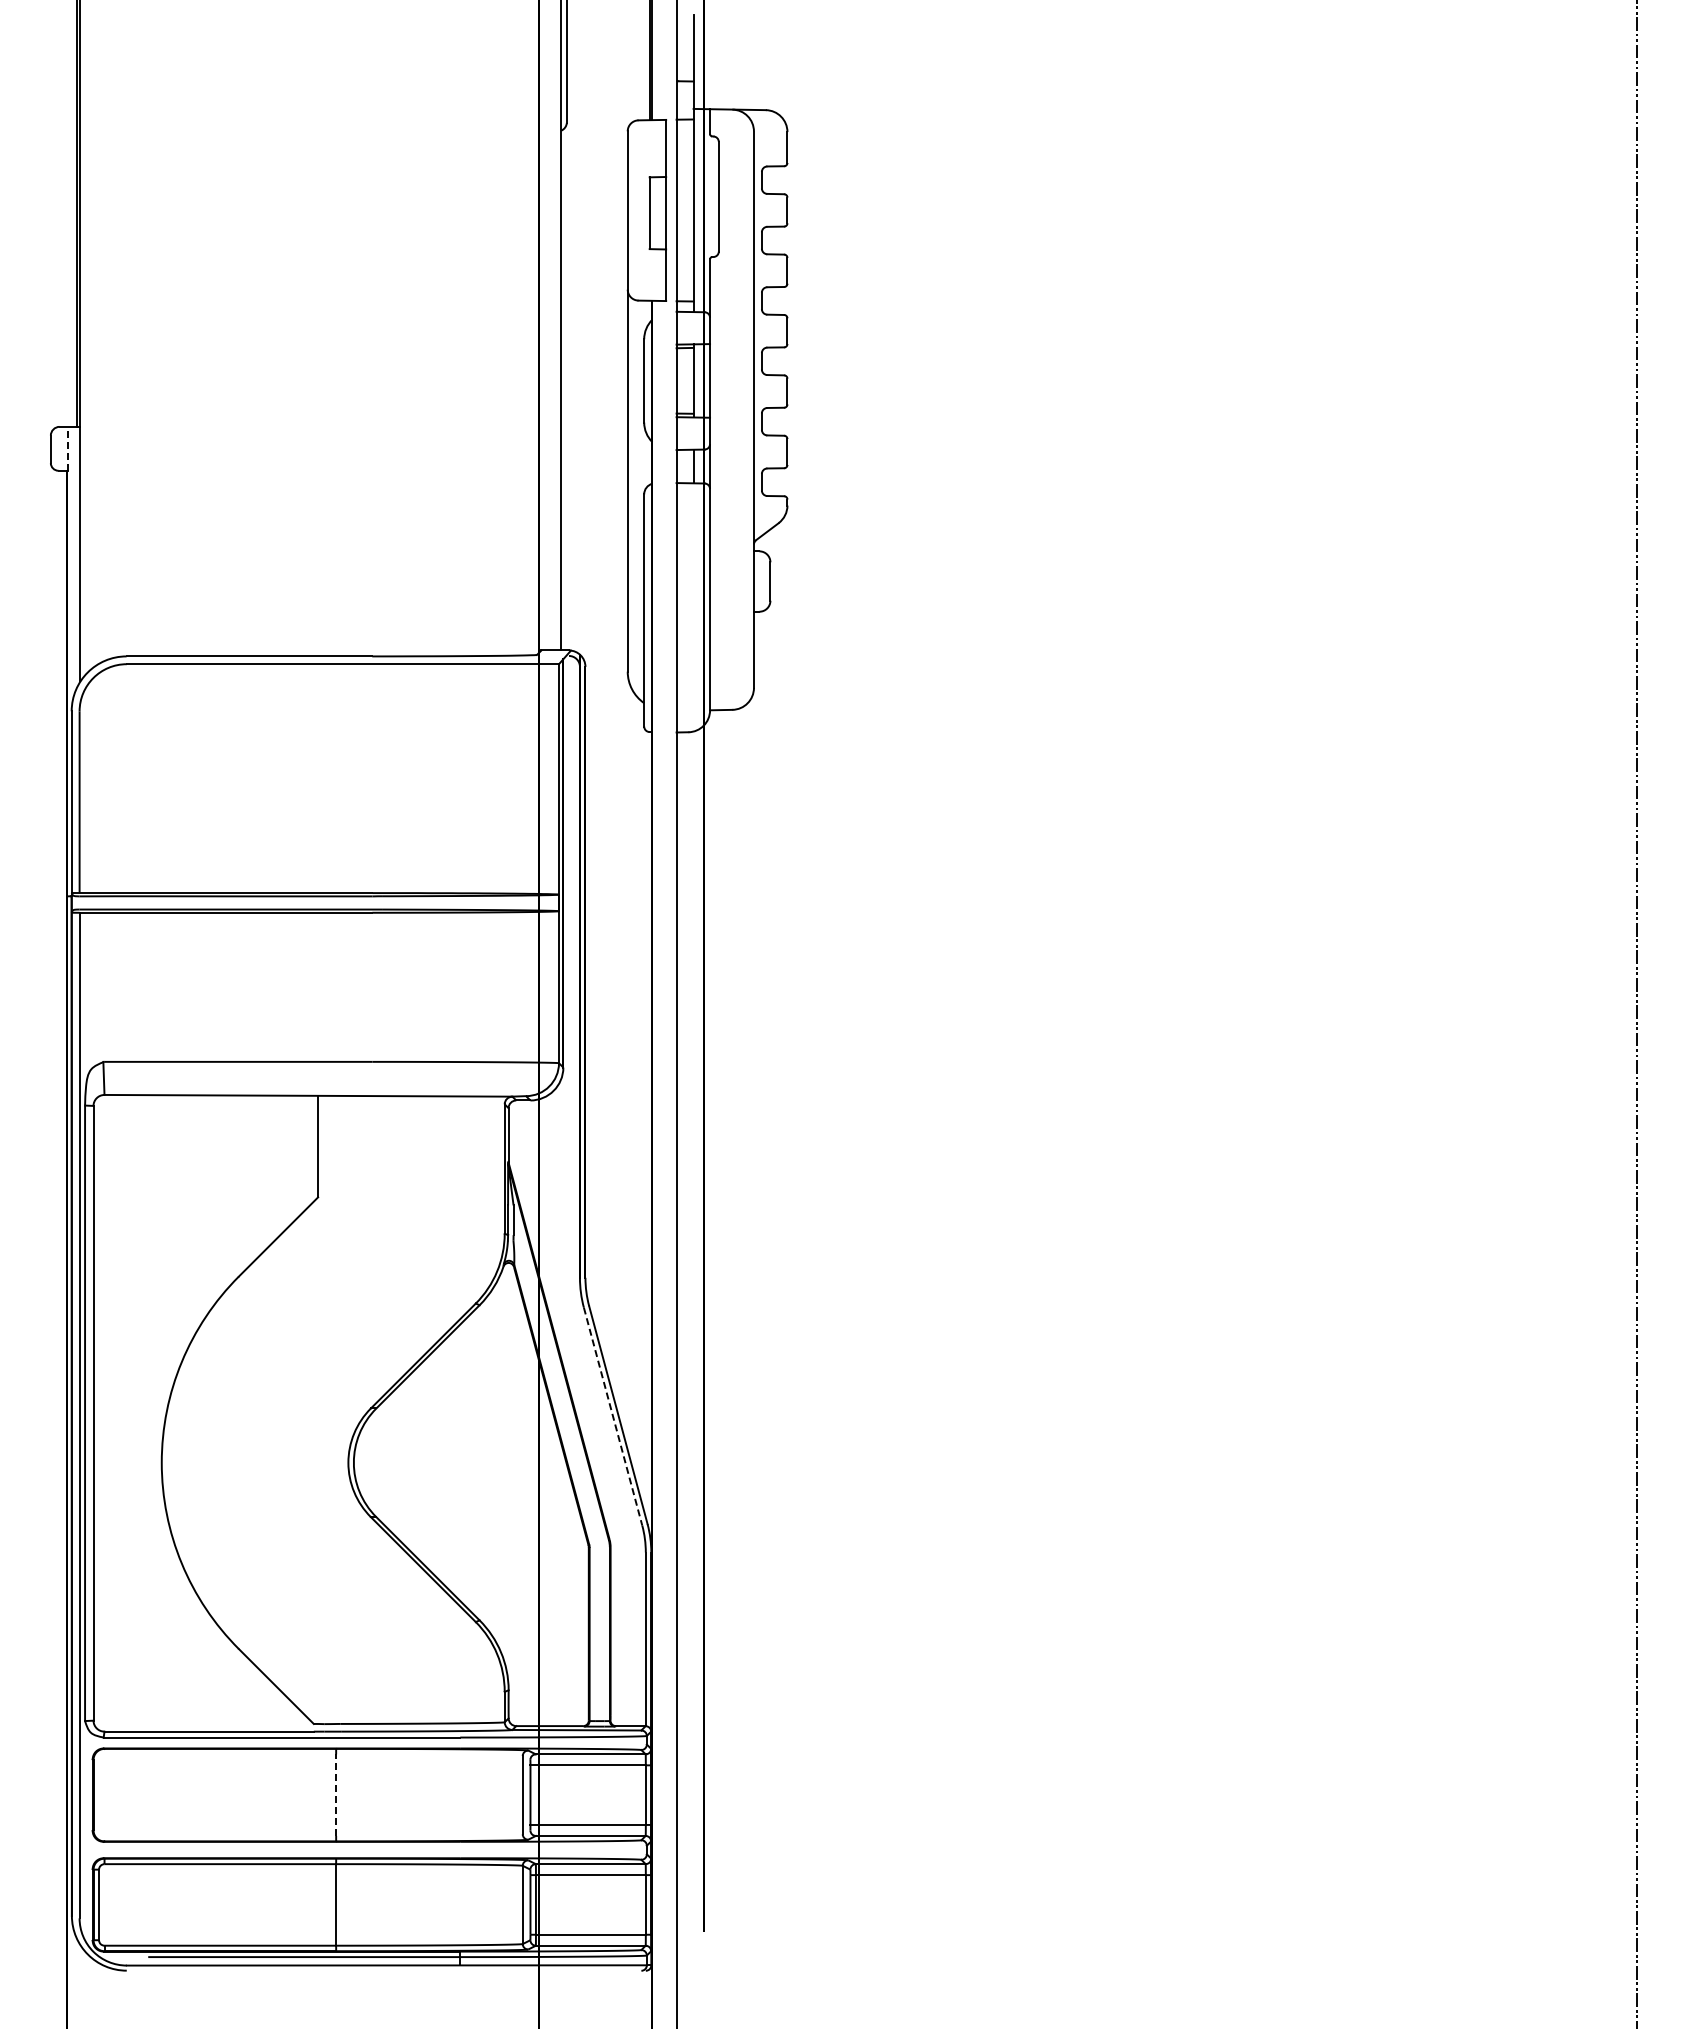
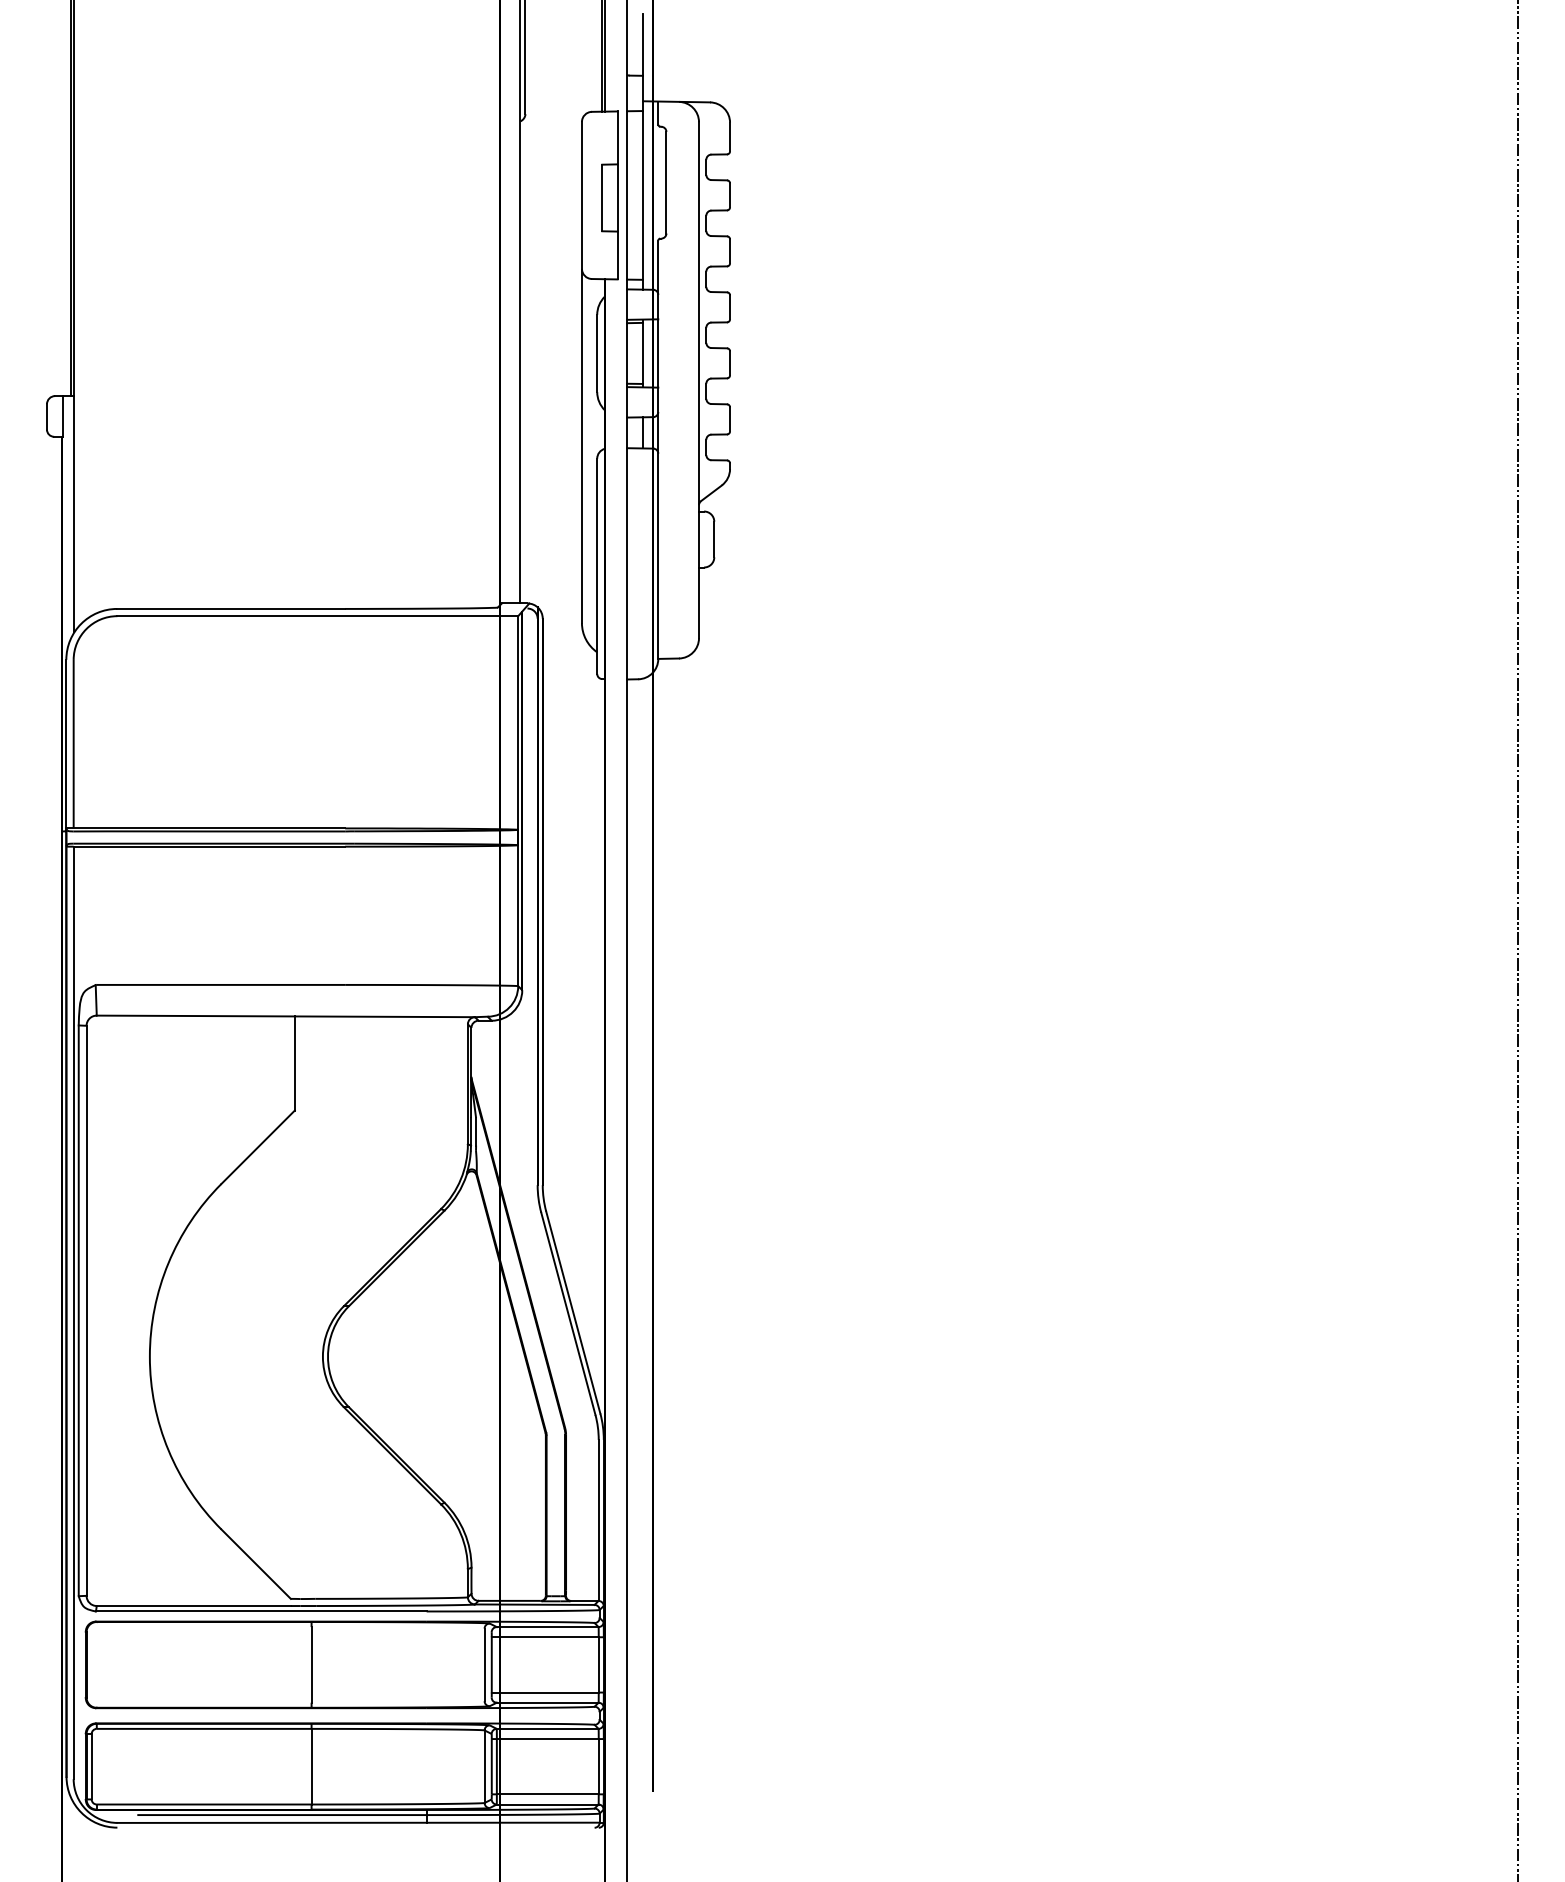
line: (68, 448) -> (63, 416), dashed -> solid
line: (613, 1416) -> (568, 1313), dashed -> solid
line: (336, 1795) -> (311, 1665), dashed -> solid

